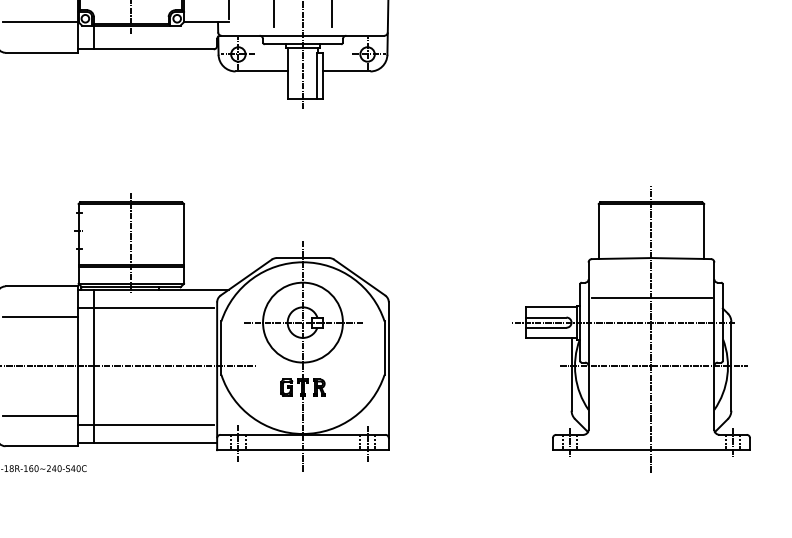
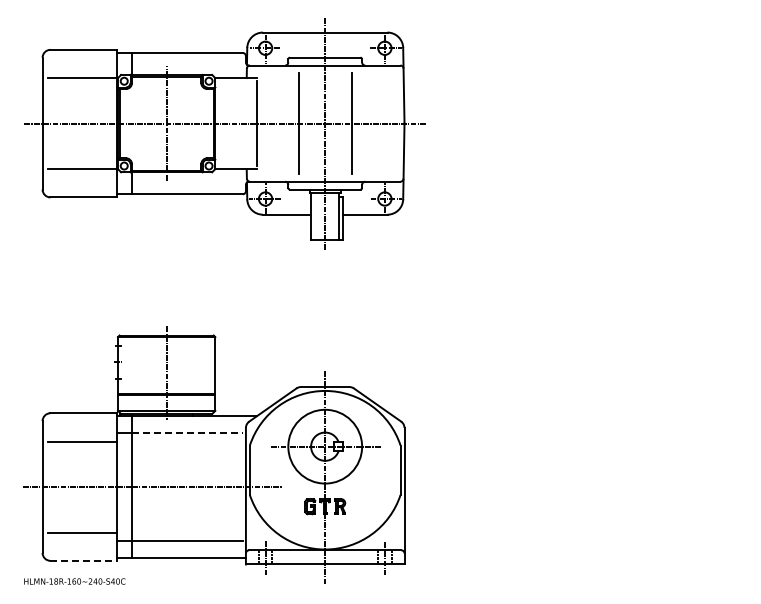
line: (153, 308) -> (187, 433), solid -> dashed
part: (631, 328) -> (628, 452), removed
line: (42, 445) -> (84, 560), solid -> dashed

